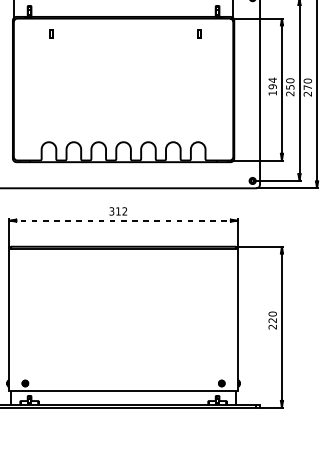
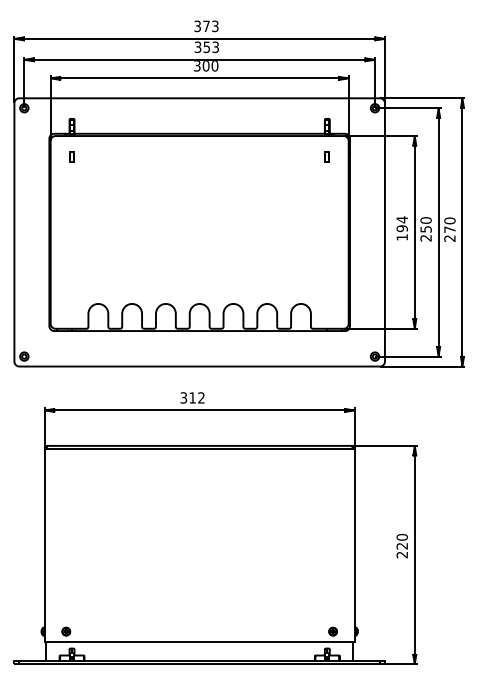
part: (51, 33) -> (71, 156), moved
part: (198, 33) -> (326, 156), moved
line: (123, 220) -> (199, 410), dashed -> solid

